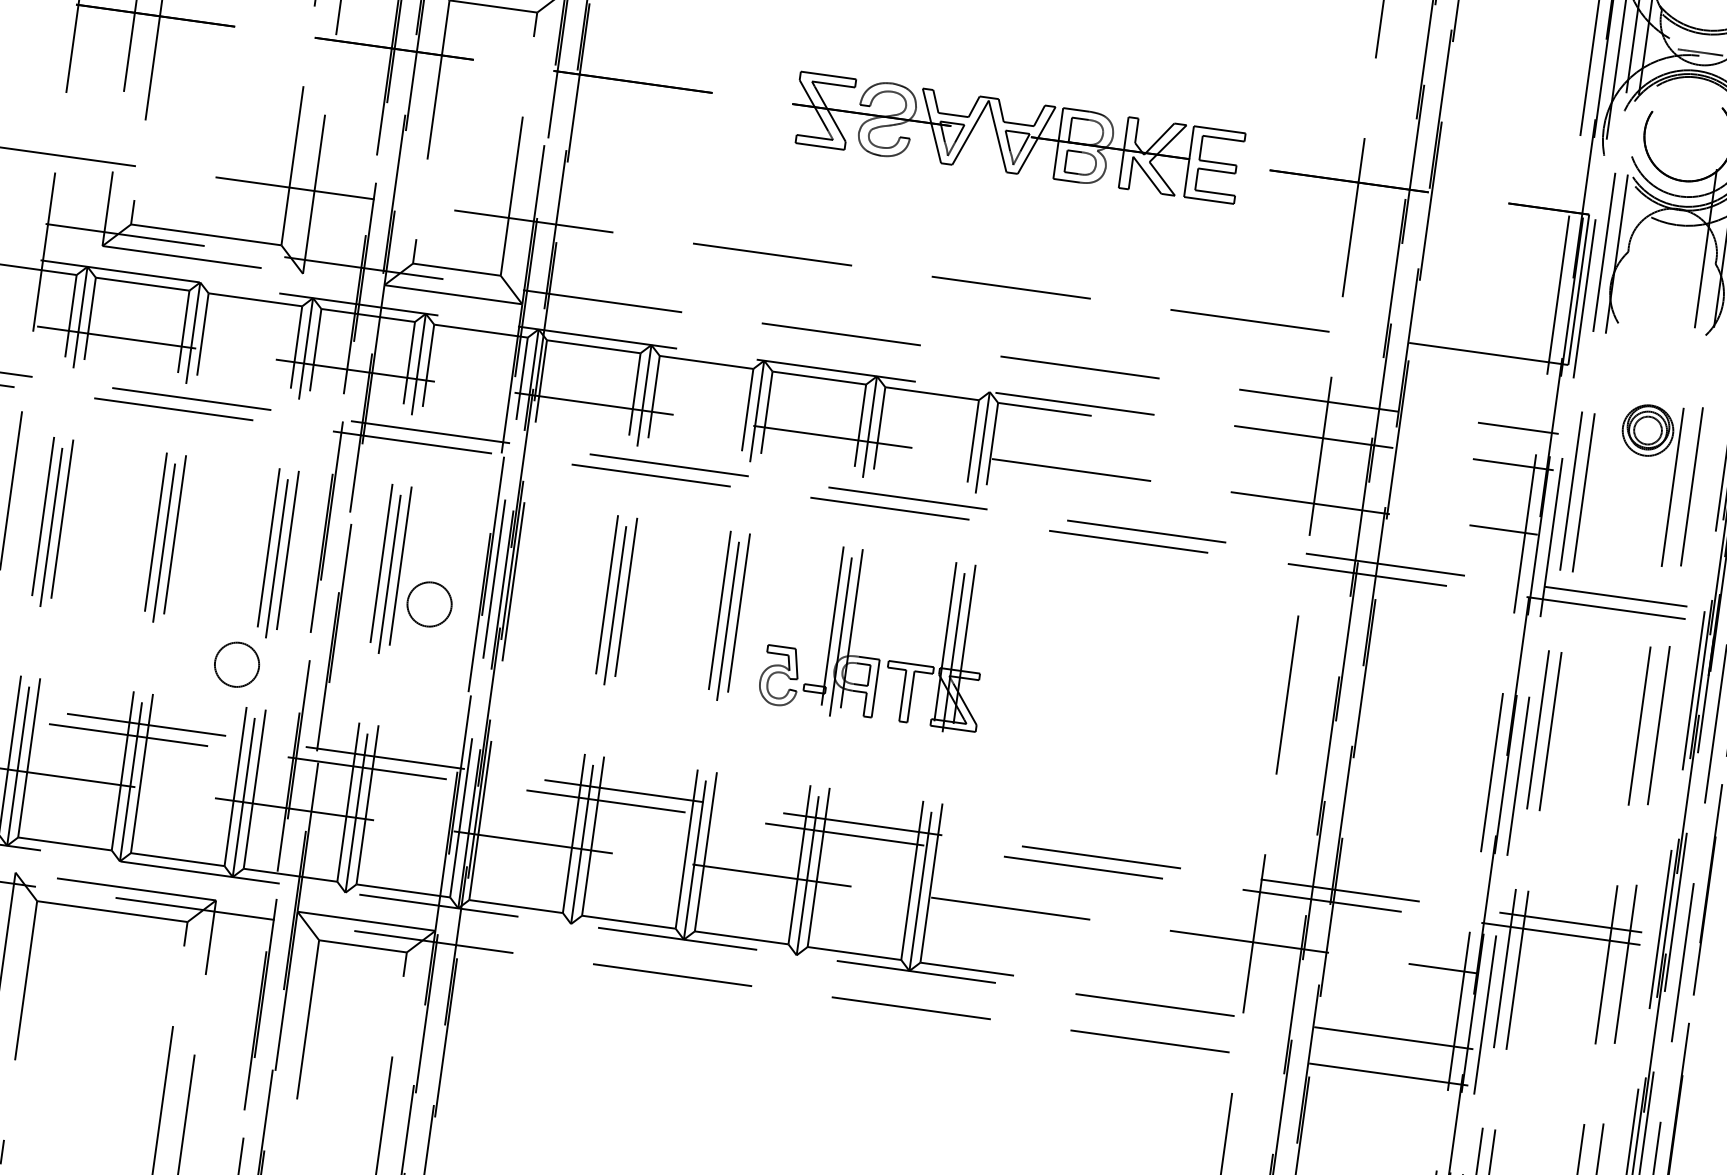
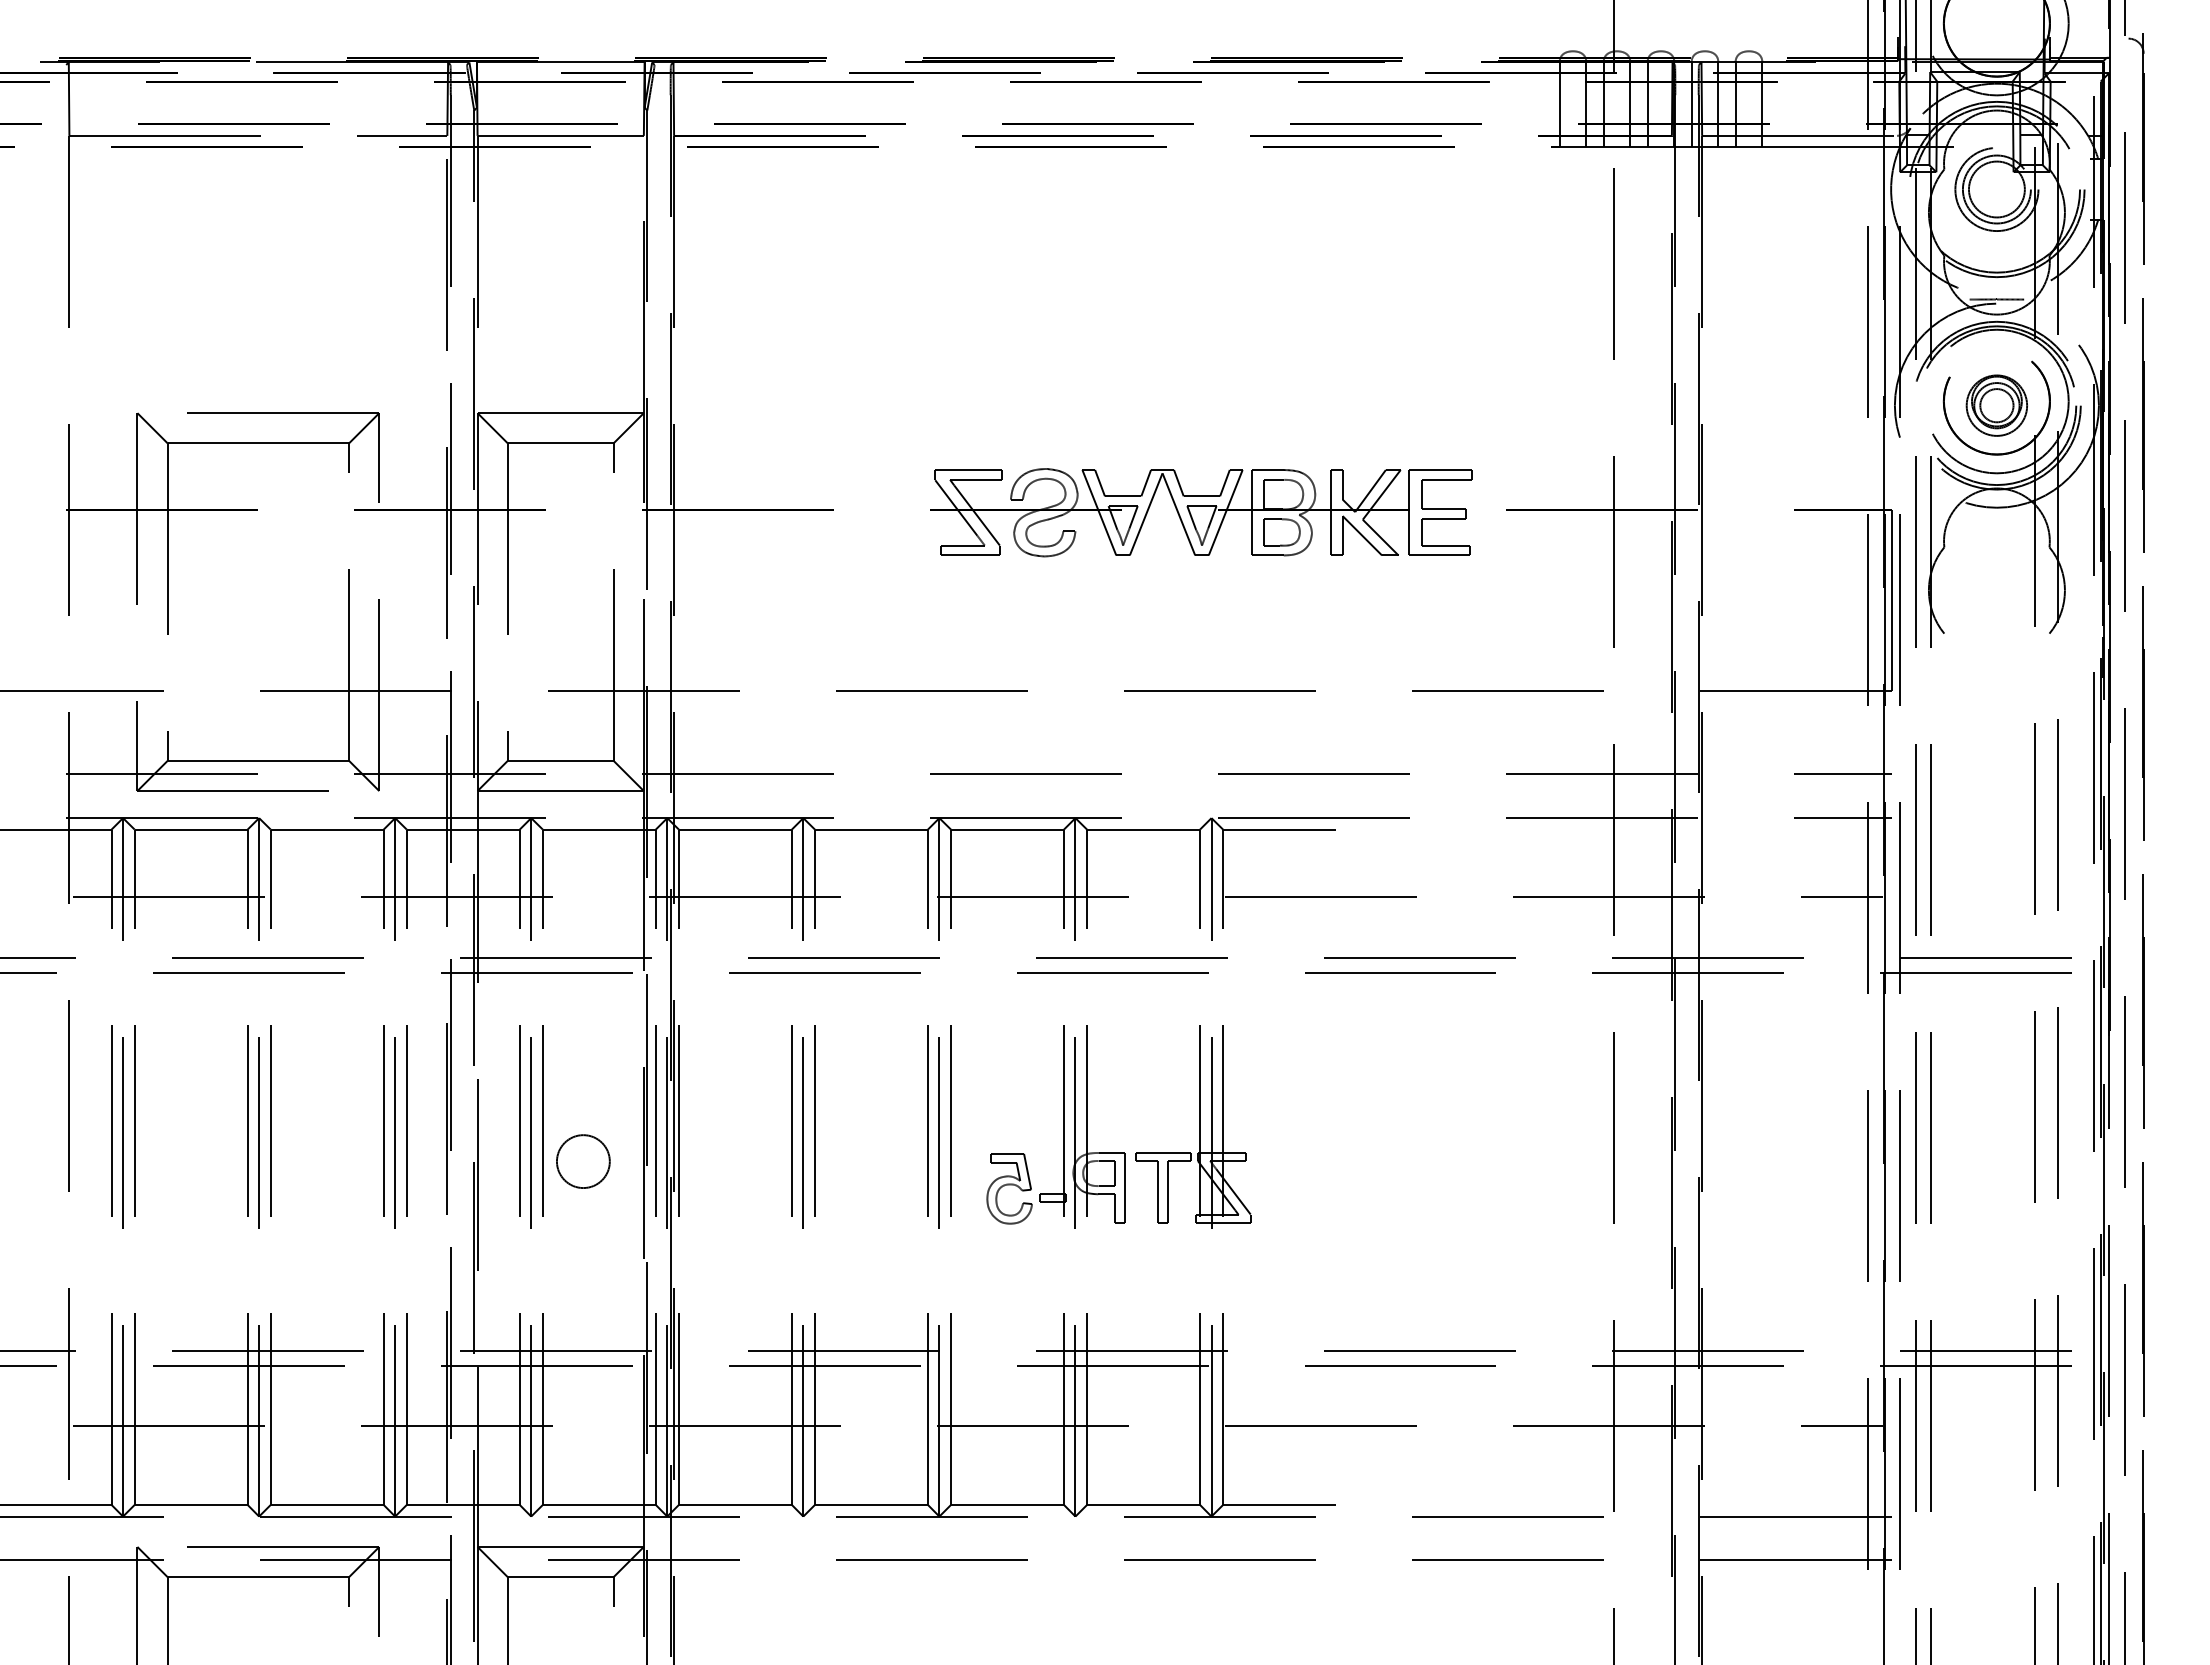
part: (1647, 430) -> (1996, 405), moved
circle: (237, 664) -> (365, 1264), removed

